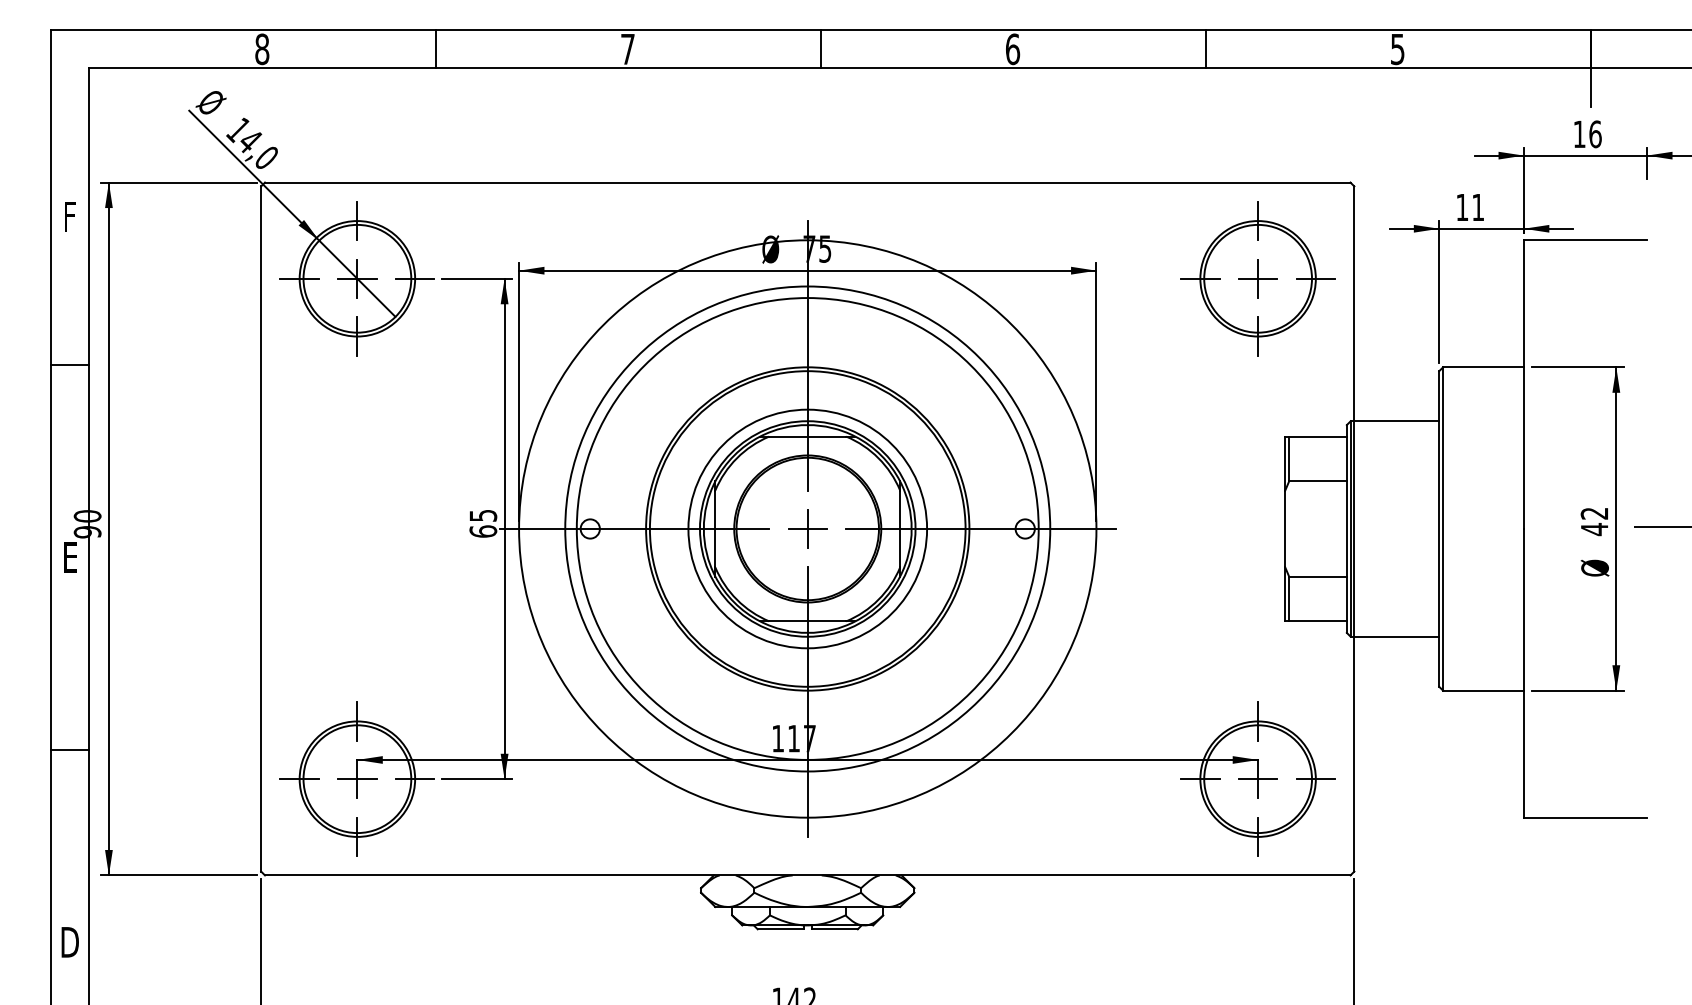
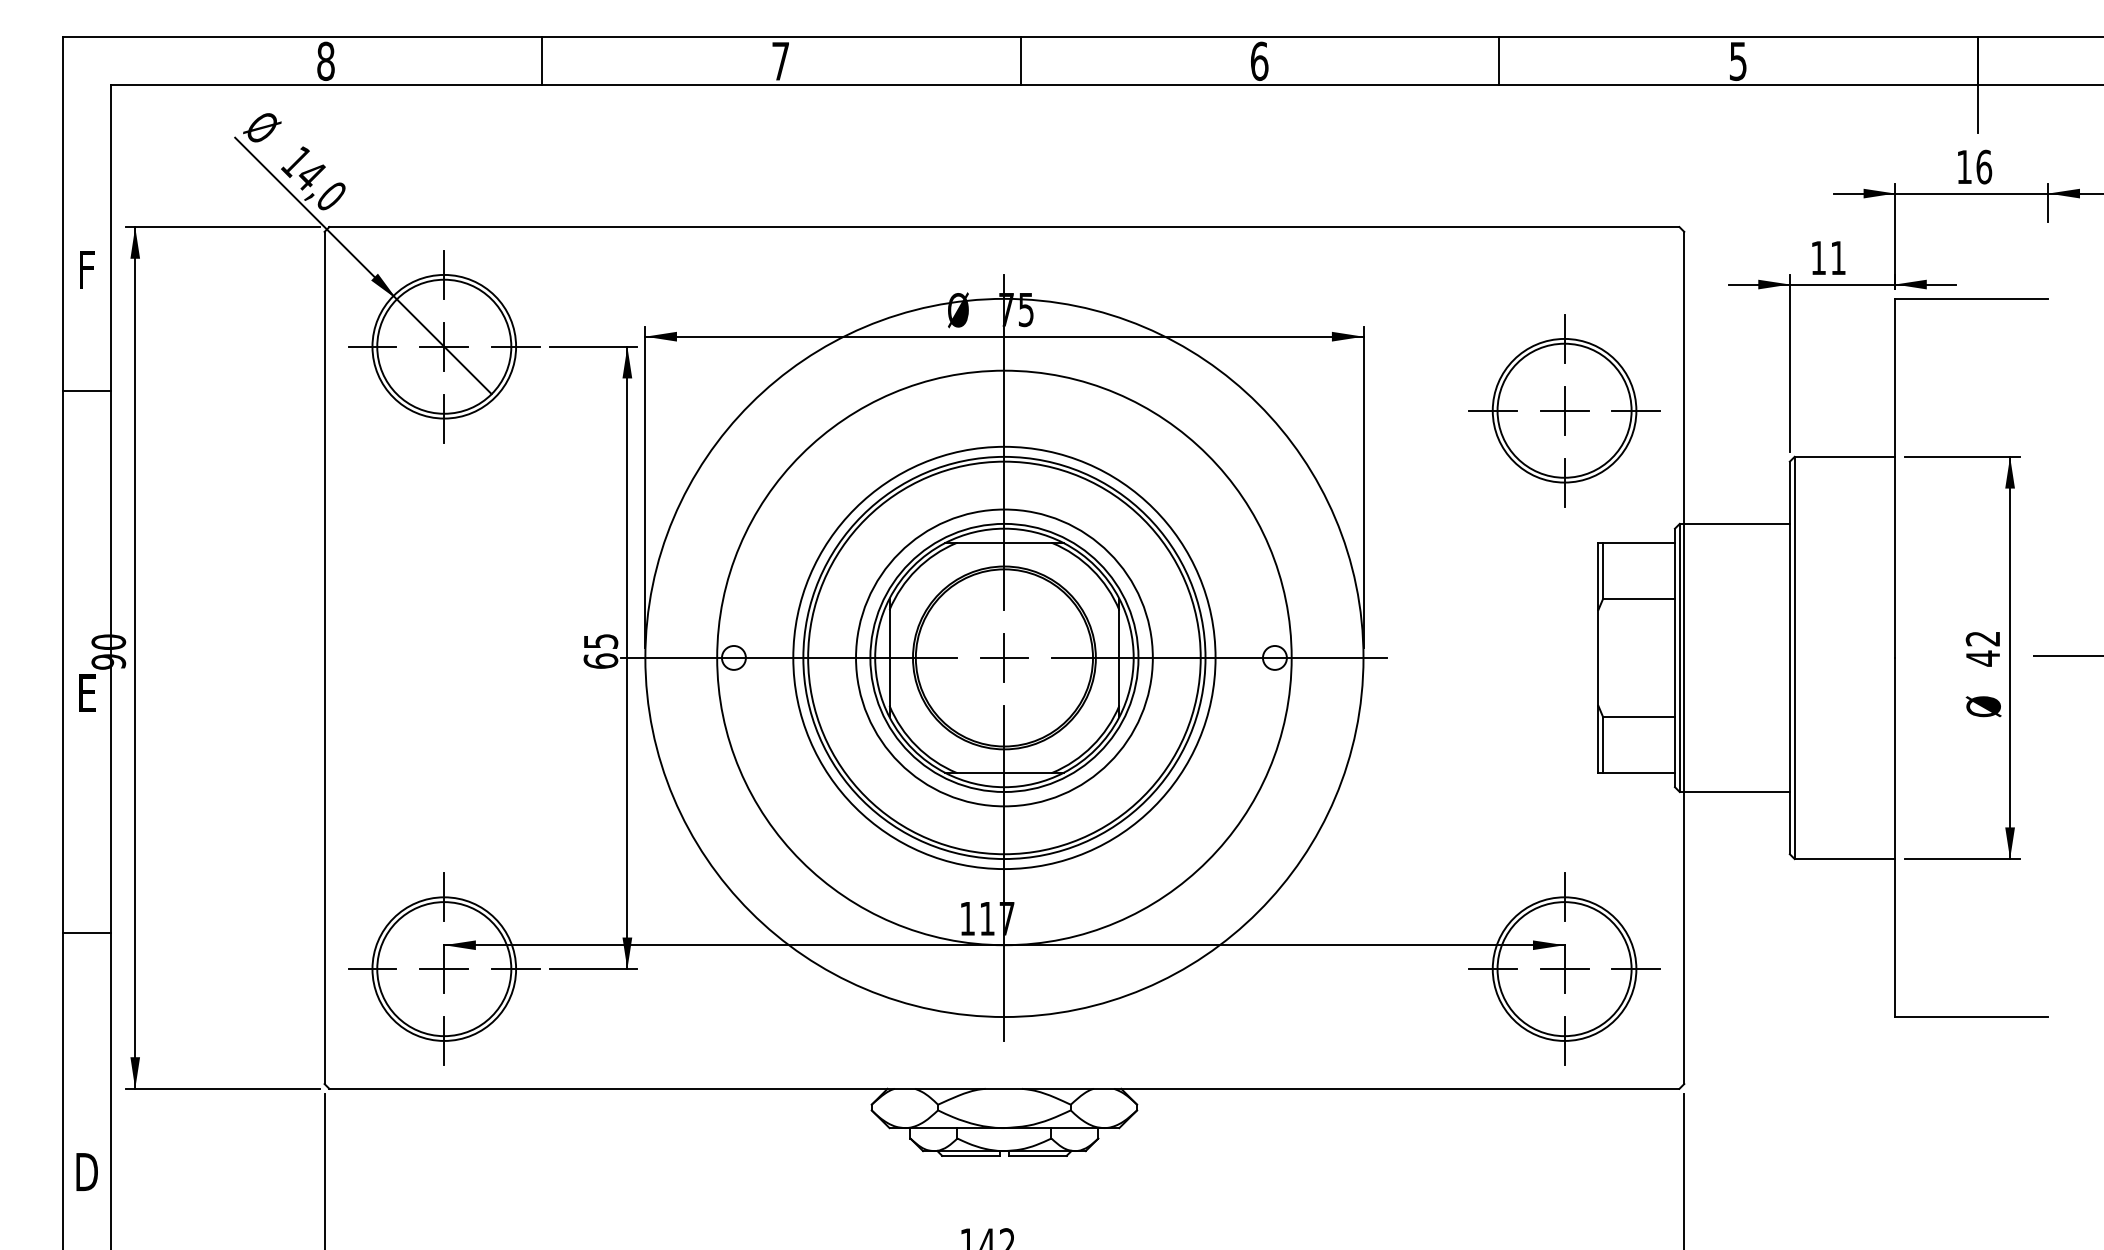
part: (1258, 278) -> (1564, 410), moved
line: (69, 364) -> (86, 390), moved
circle: (807, 528) -> (1004, 657), size x0.7

